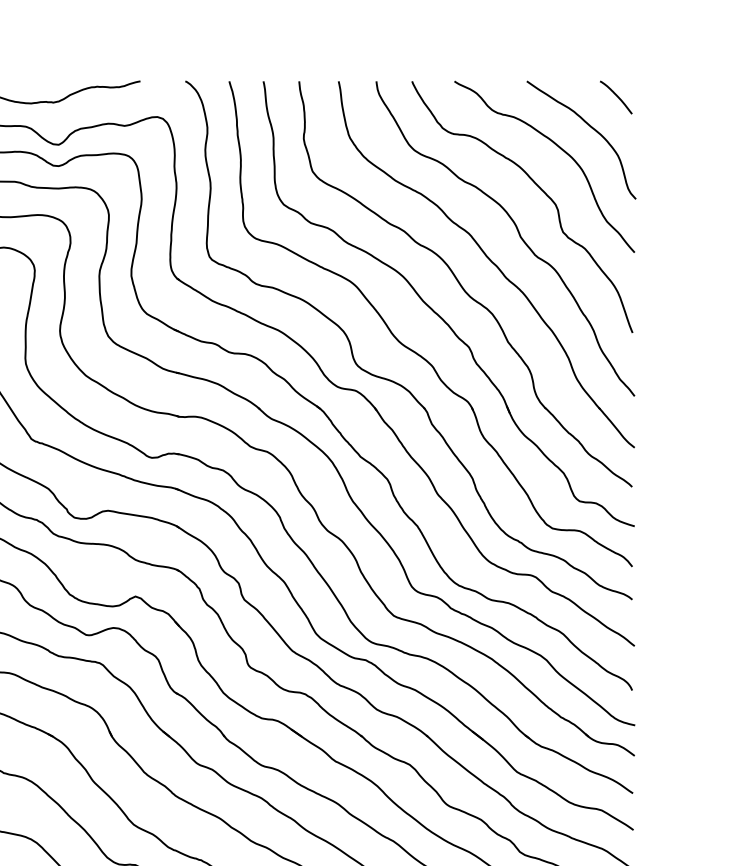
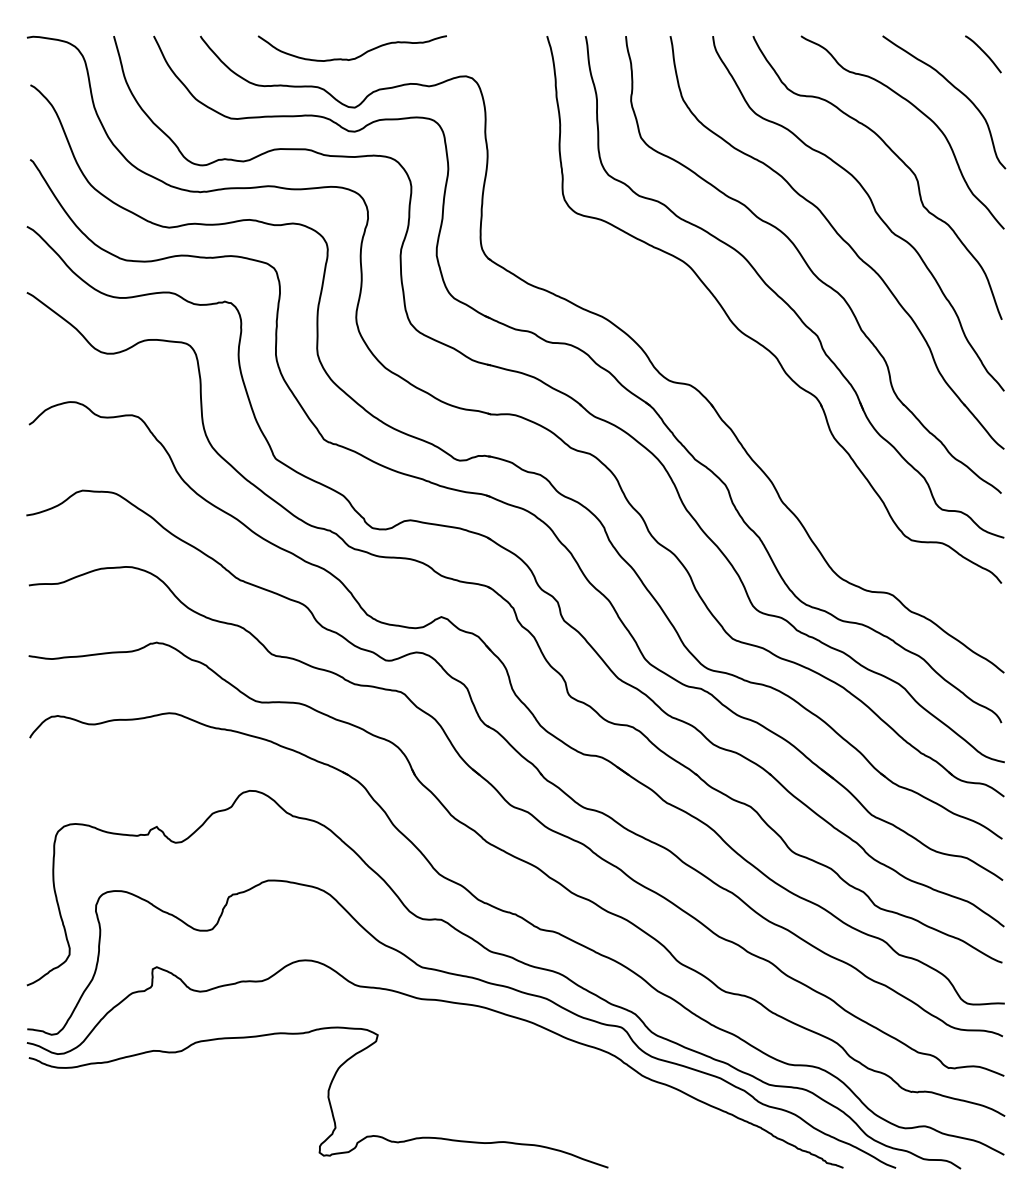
part: (391, 379) -> (729, 372), removed

